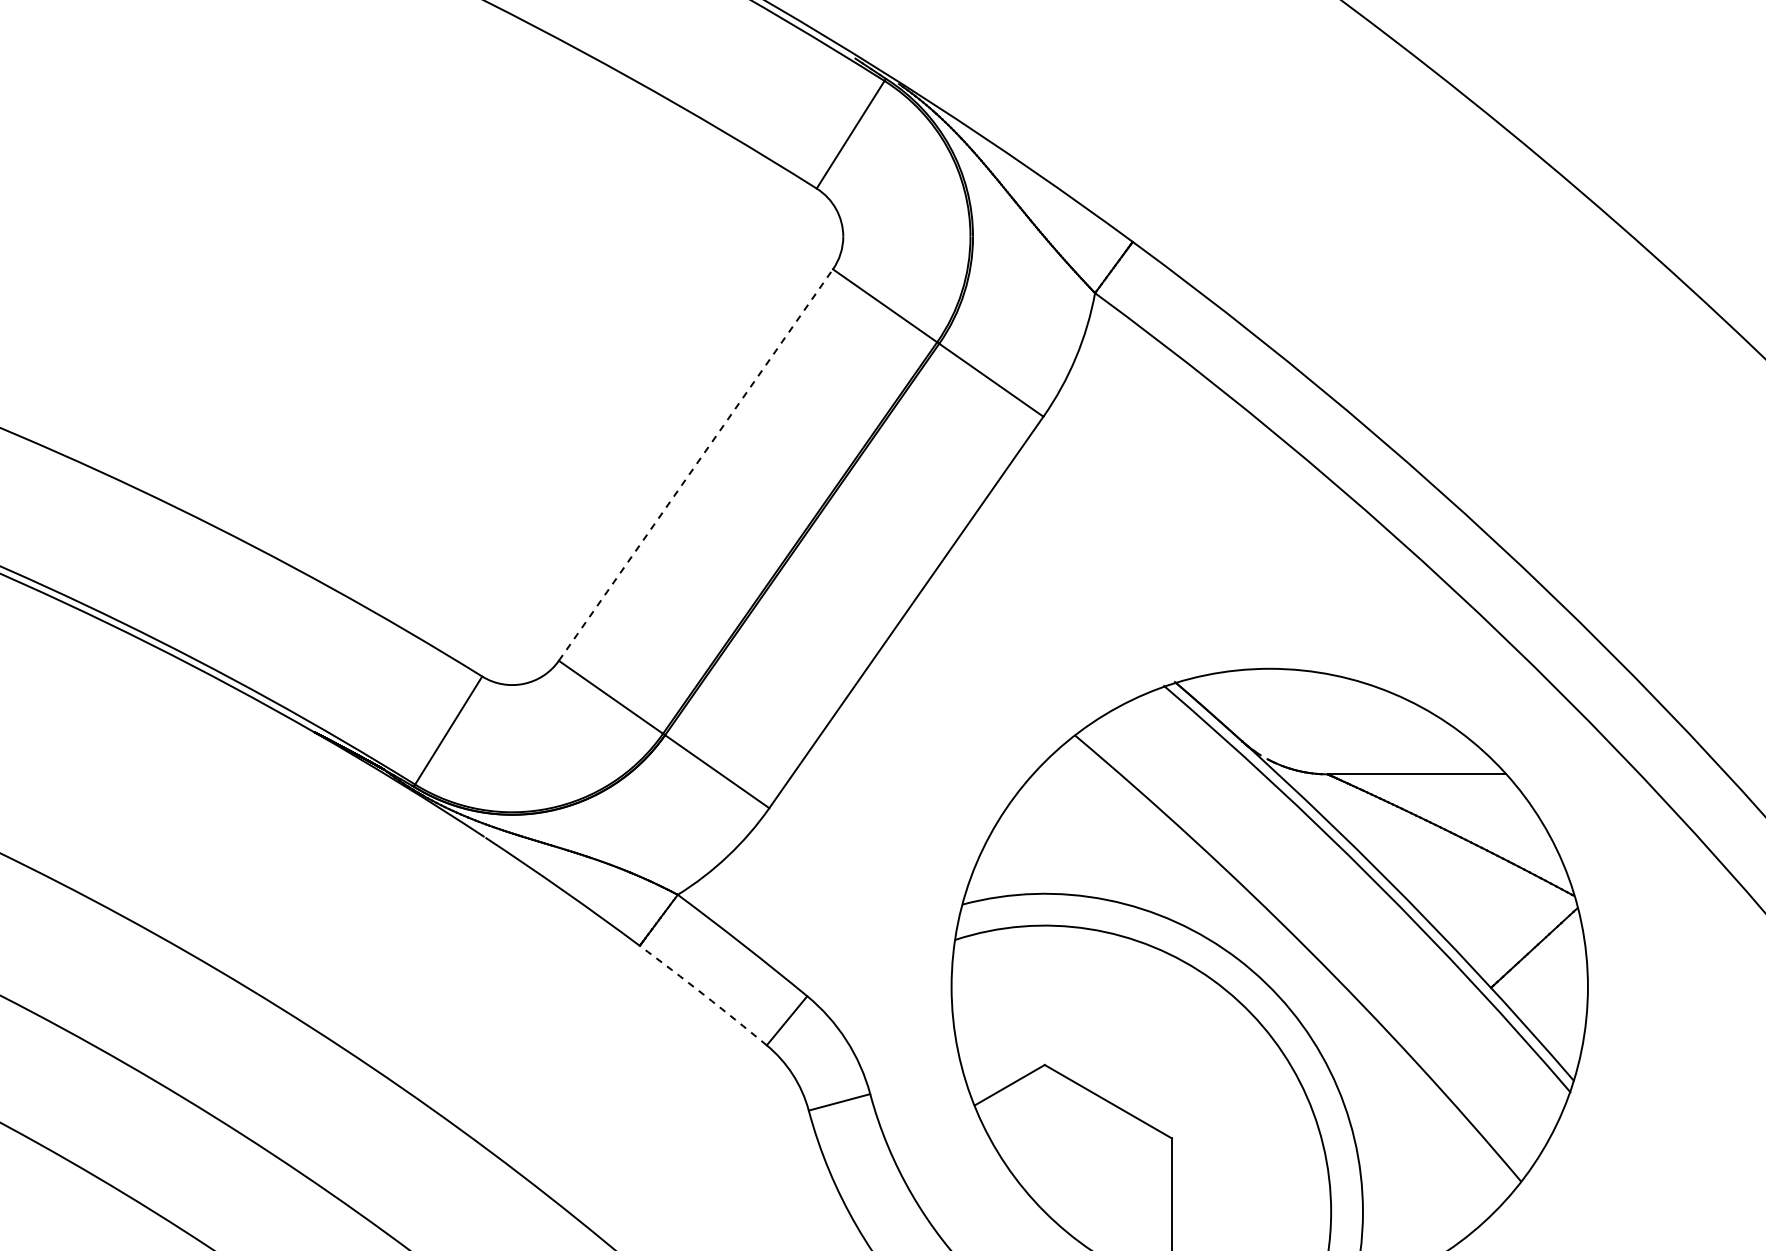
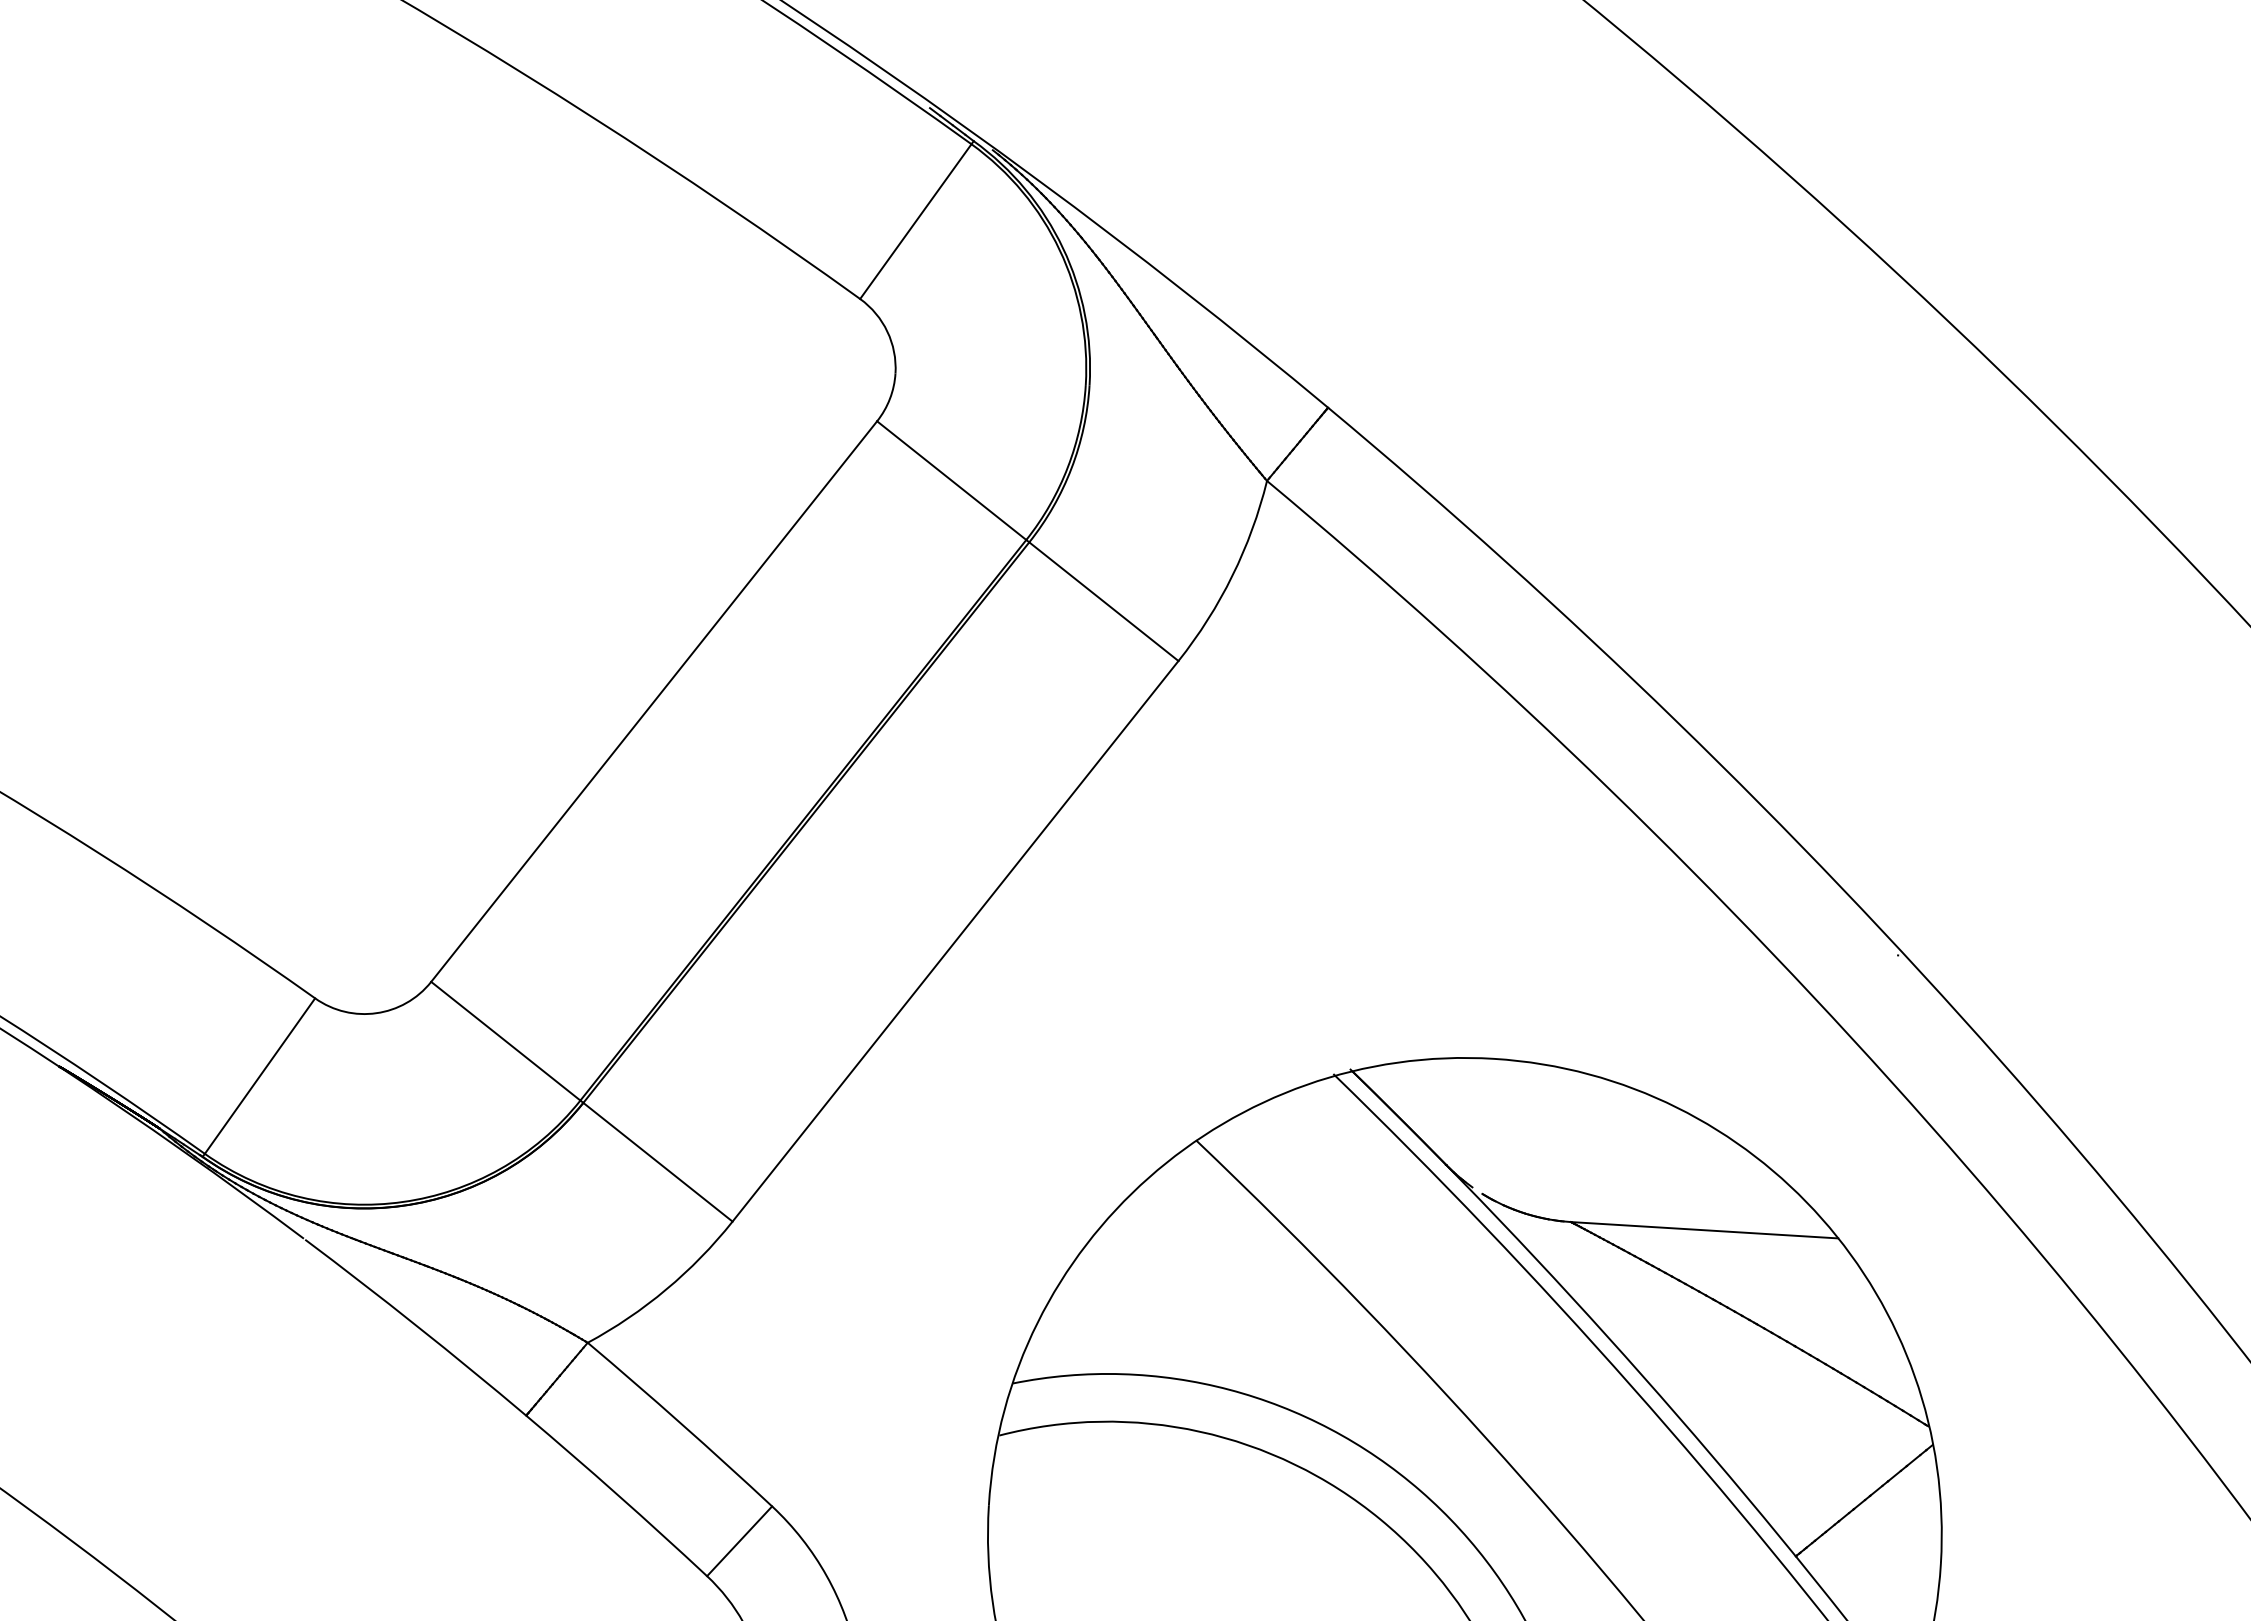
line: (695, 465) -> (653, 702), dashed -> solid
arc: (703, 994) -> (617, 1494), dashed -> solid

